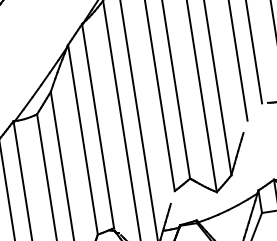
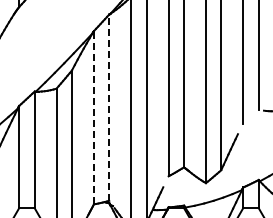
line: (98, 125) -> (109, 107), solid -> dashed
line: (82, 139) -> (93, 117), solid -> dashed

